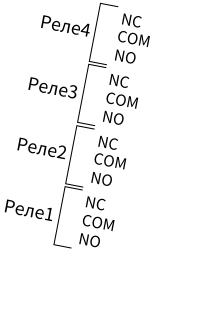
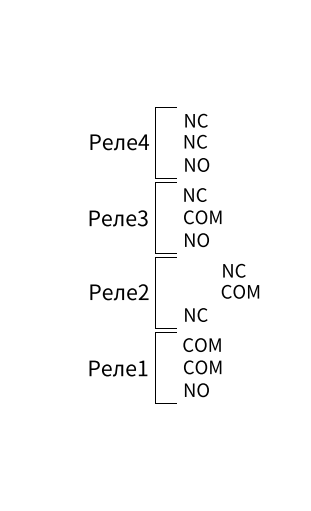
text: (133, 38) -> (202, 141), COM -> NC
text: (111, 151) -> (240, 280), moved
text: (108, 179) -> (204, 314), NO -> NC
text: (100, 203) -> (201, 344), NC -> COM

